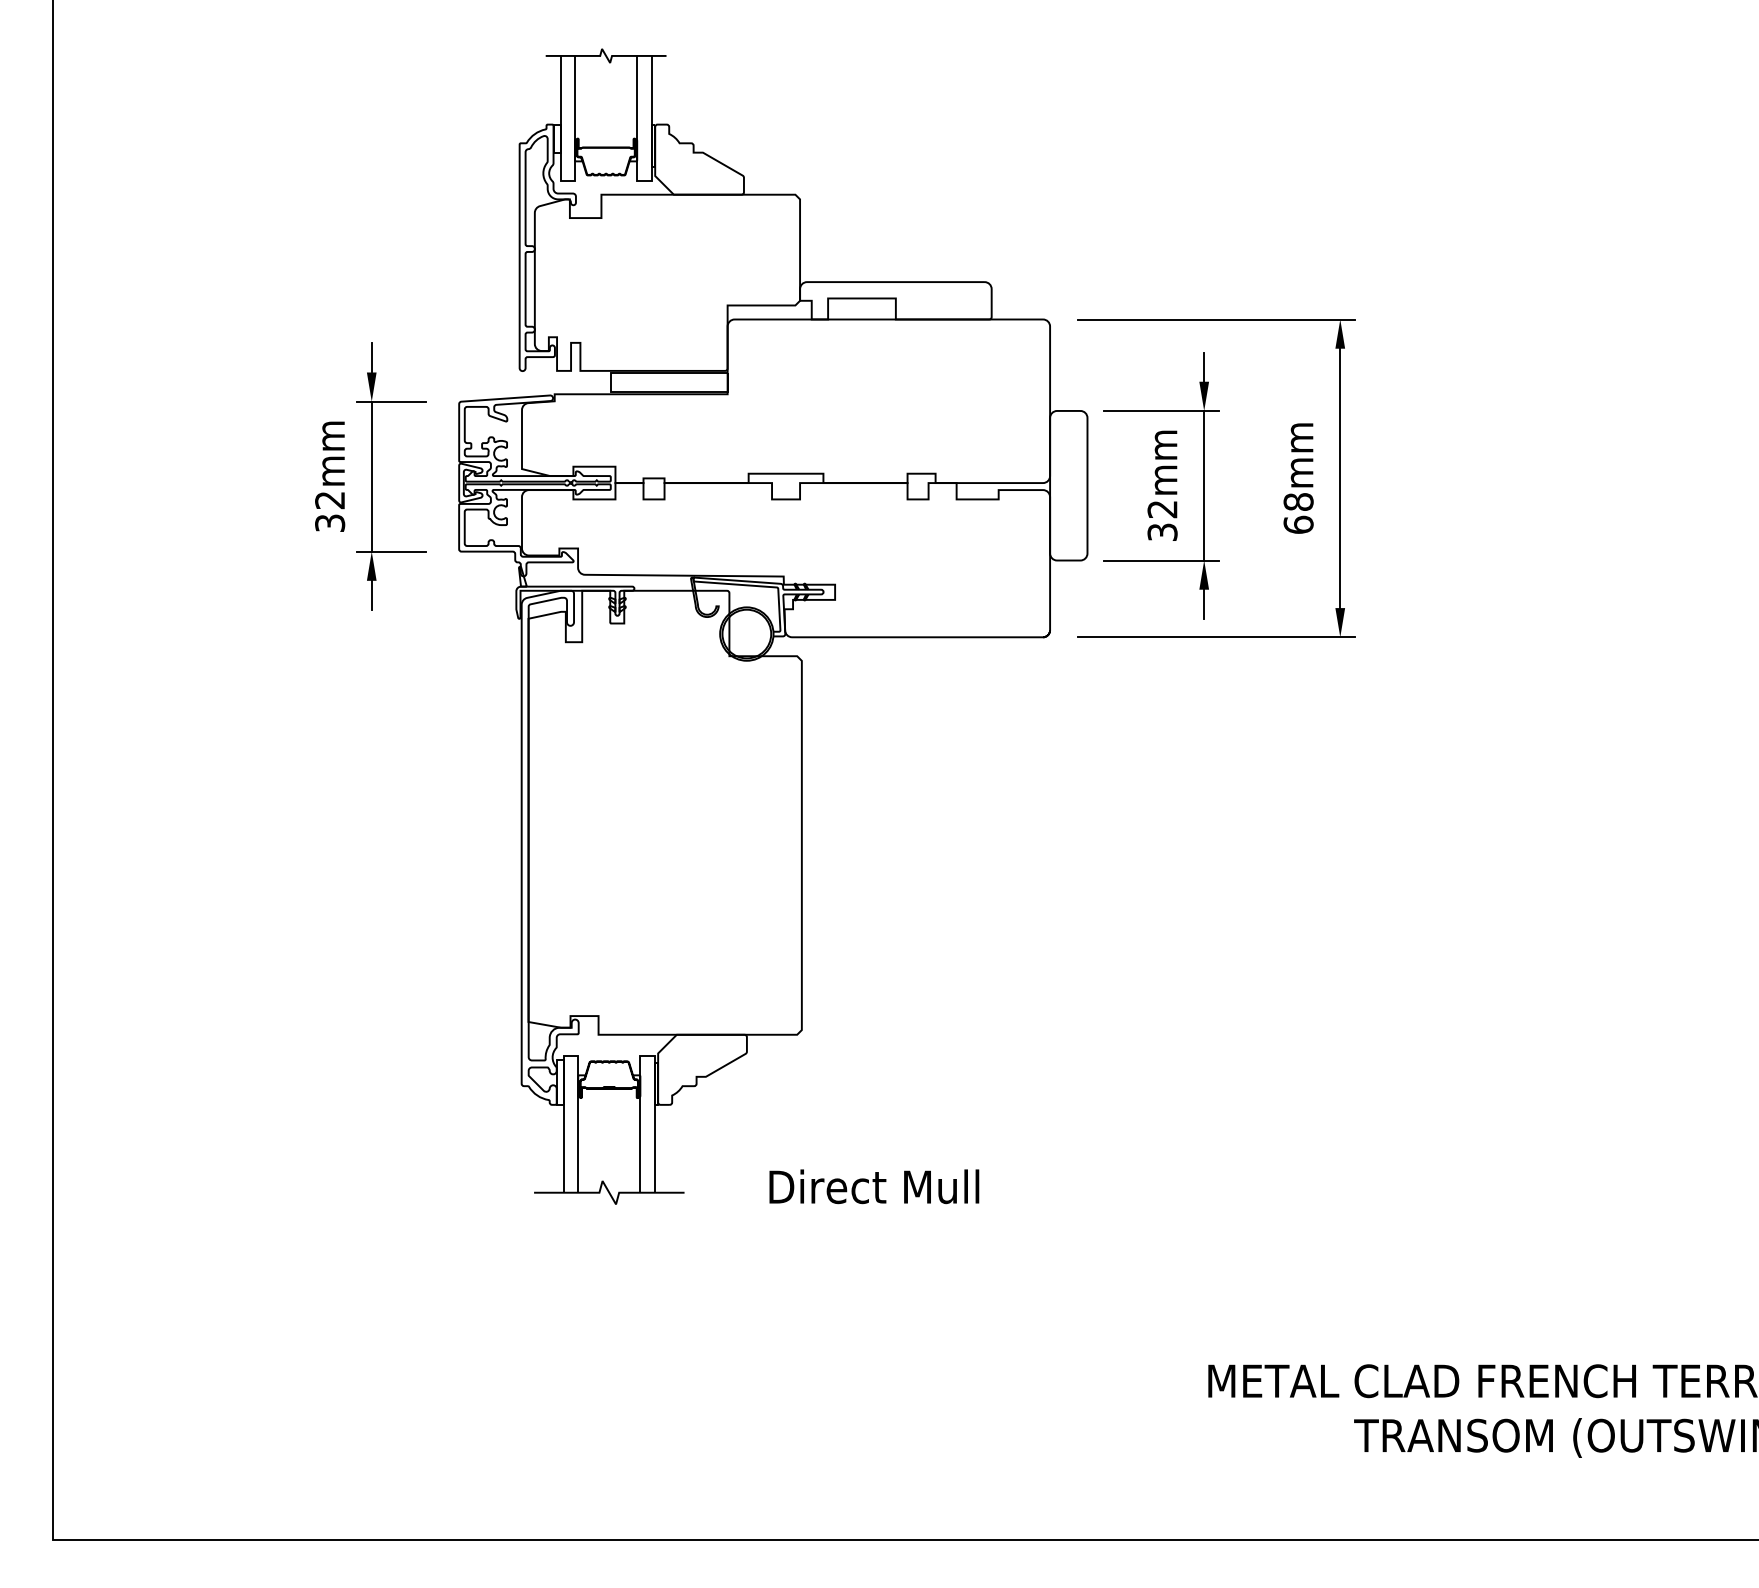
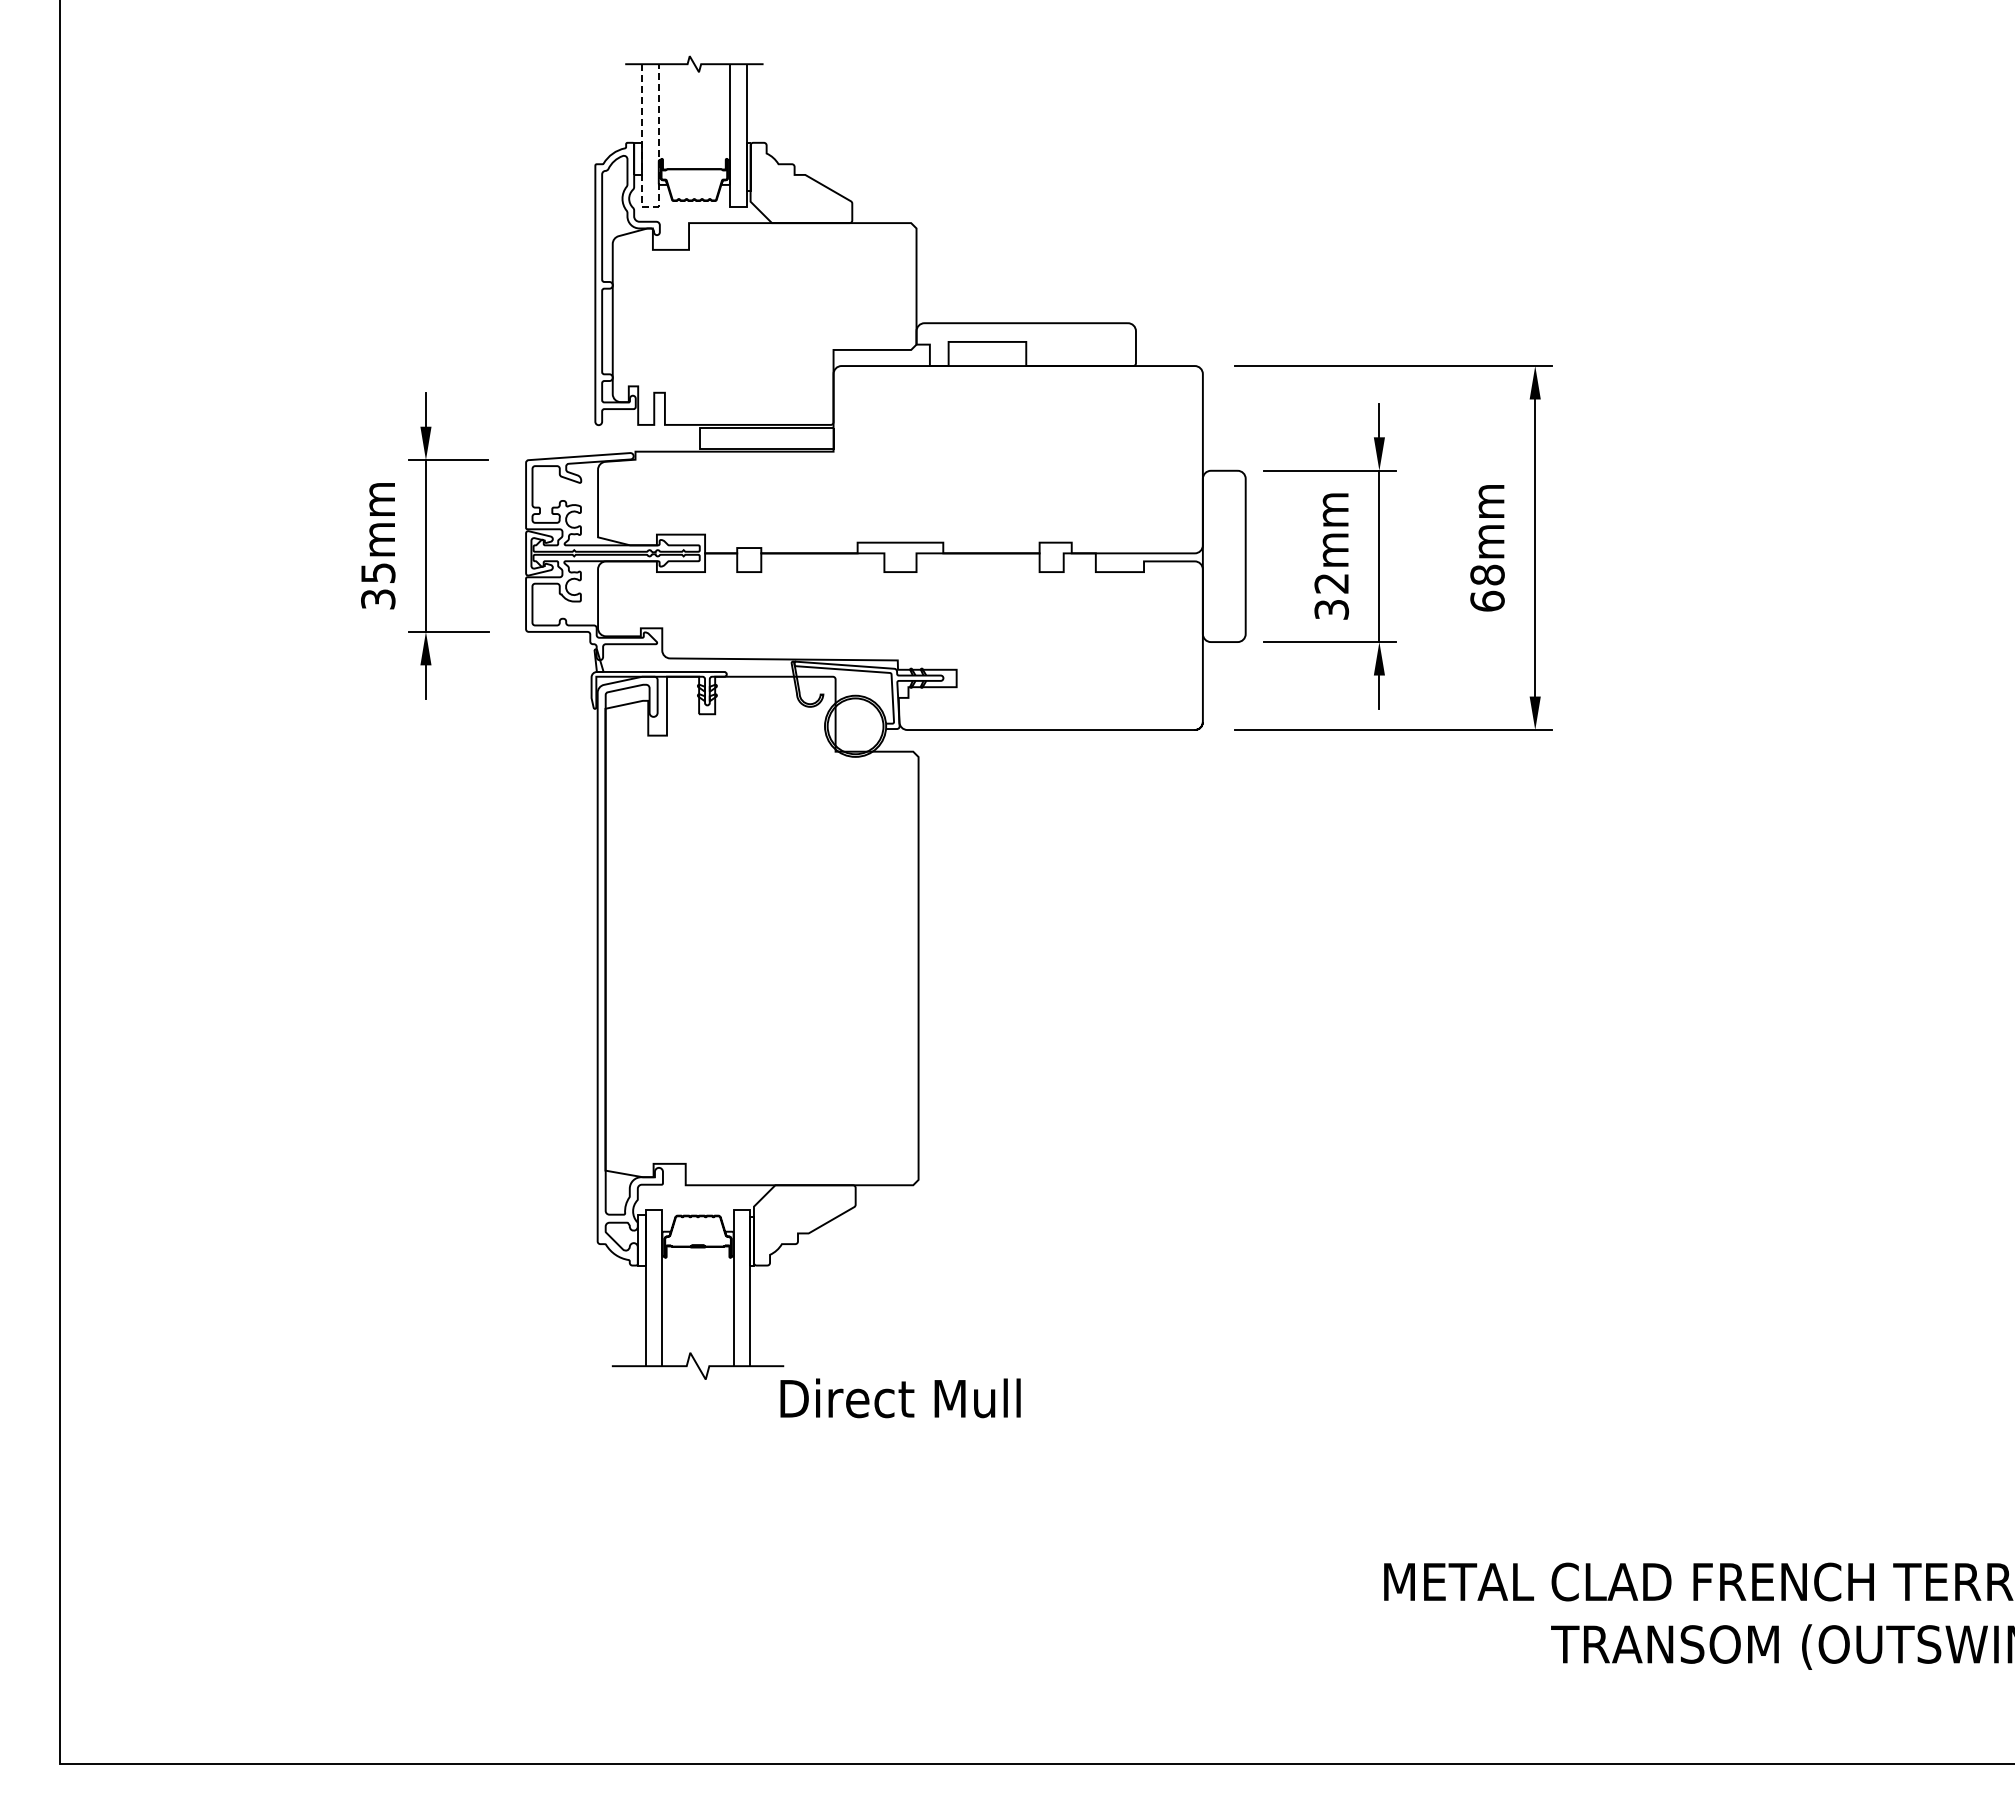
line: (567, 181) -> (650, 207), solid -> dashed
text: (330, 500) -> (378, 573), 32mm -> 35mm
text: (874, 1186) -> (900, 1398), moved

